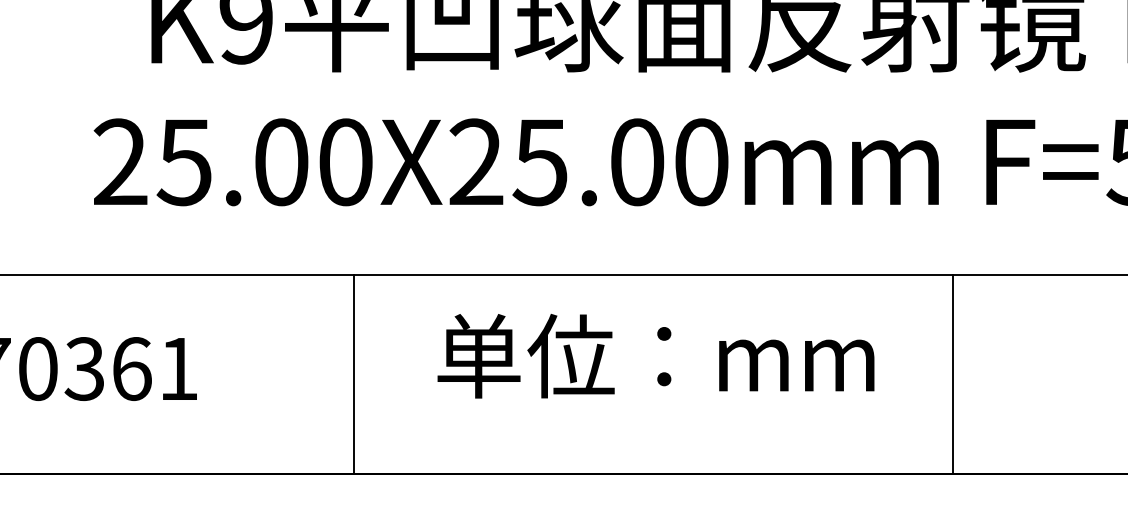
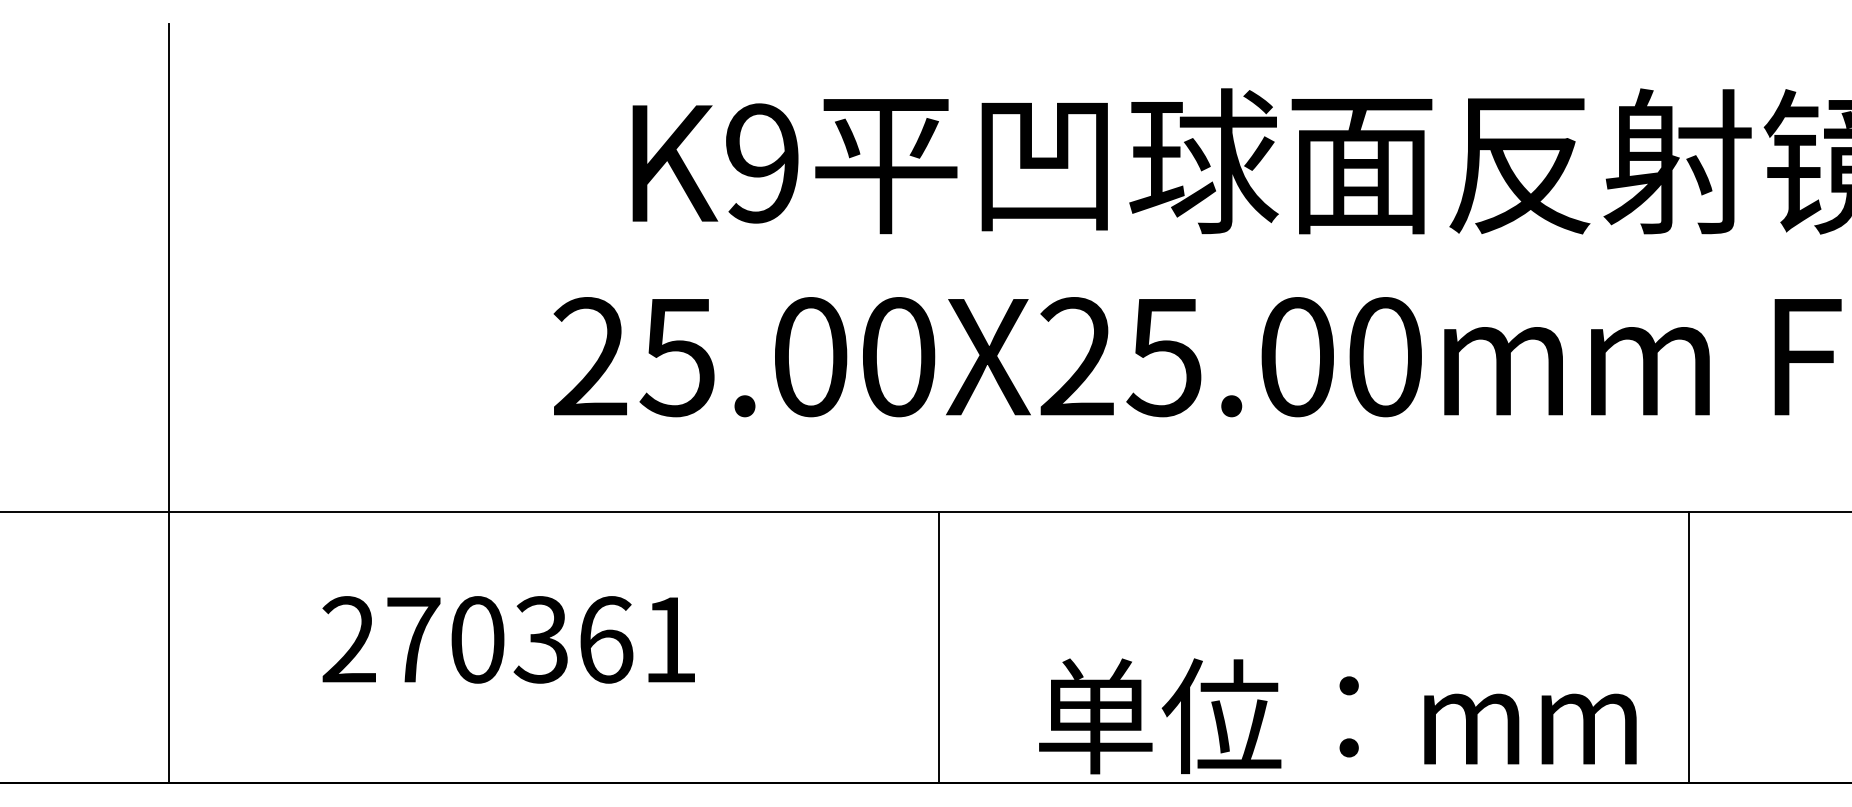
text: (655, 356) -> (1337, 716), moved
line: (354, 374) -> (939, 647), moved
line: (953, 374) -> (1688, 647), moved

